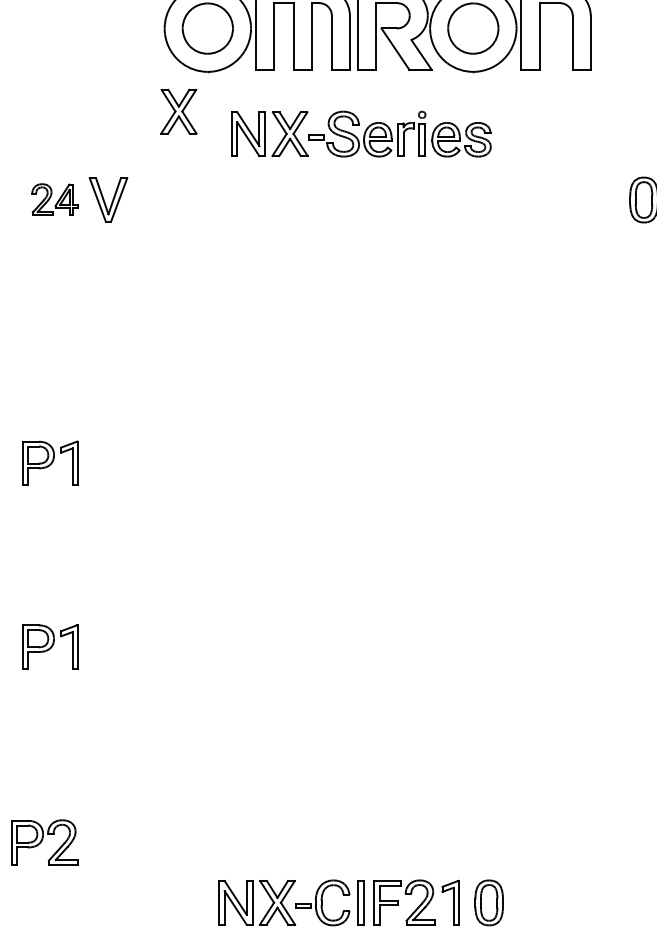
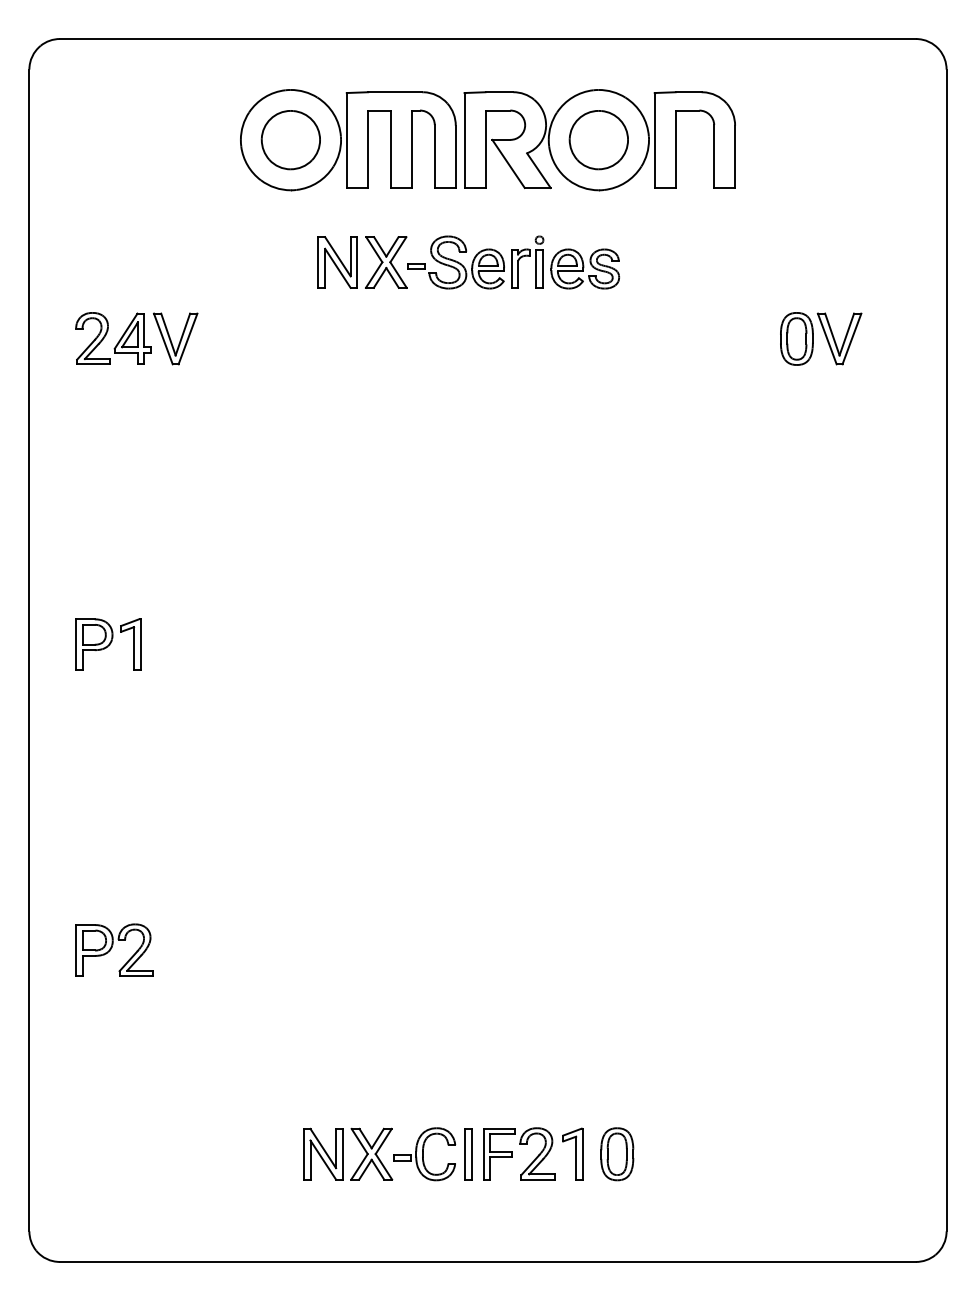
part: (179, 111) -> (257, 236), removed
part: (54, 199) -> (113, 338), size x1.43
part: (50, 647) -> (108, 857), removed
part: (44, 841) -> (114, 949), moved

